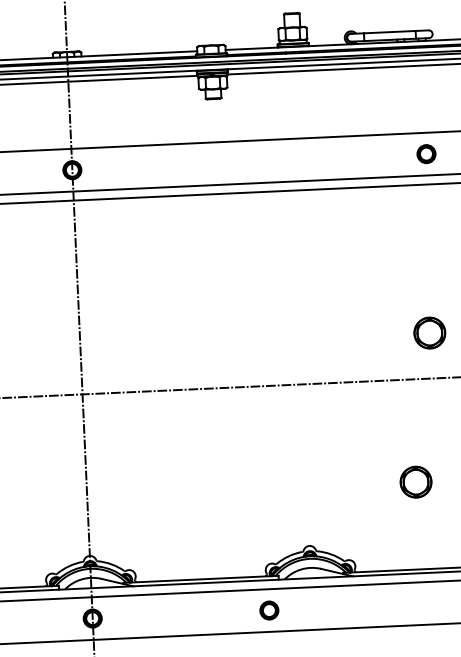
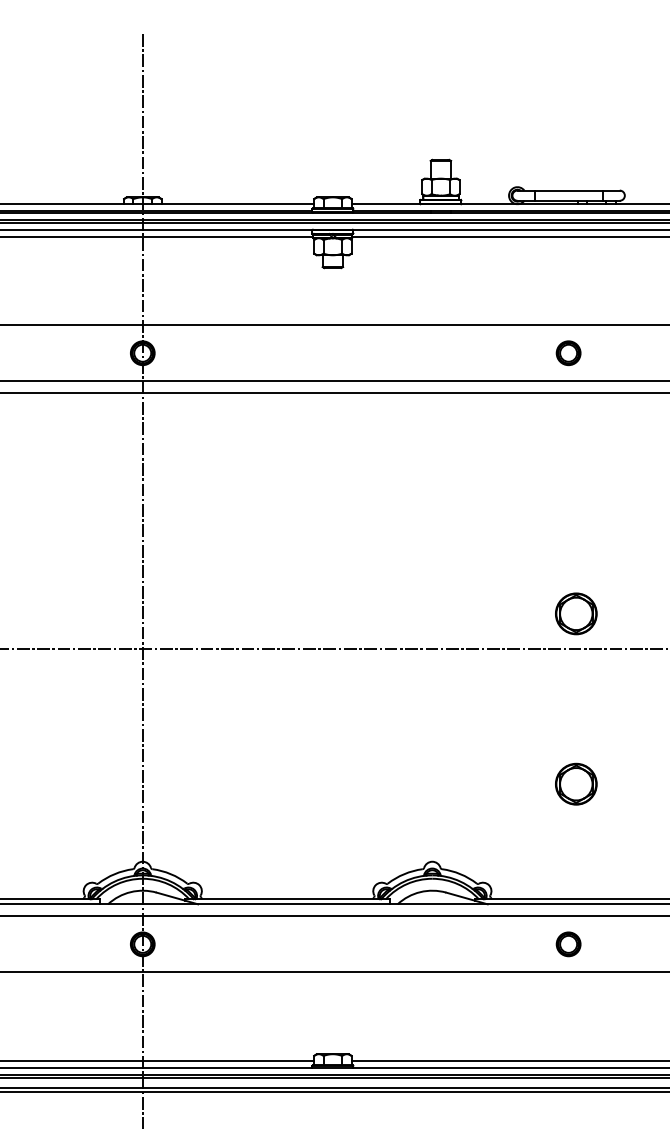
part: (426, 154) -> (568, 353), moved
part: (429, 332) -> (576, 613), moved
part: (269, 610) -> (568, 944), moved

